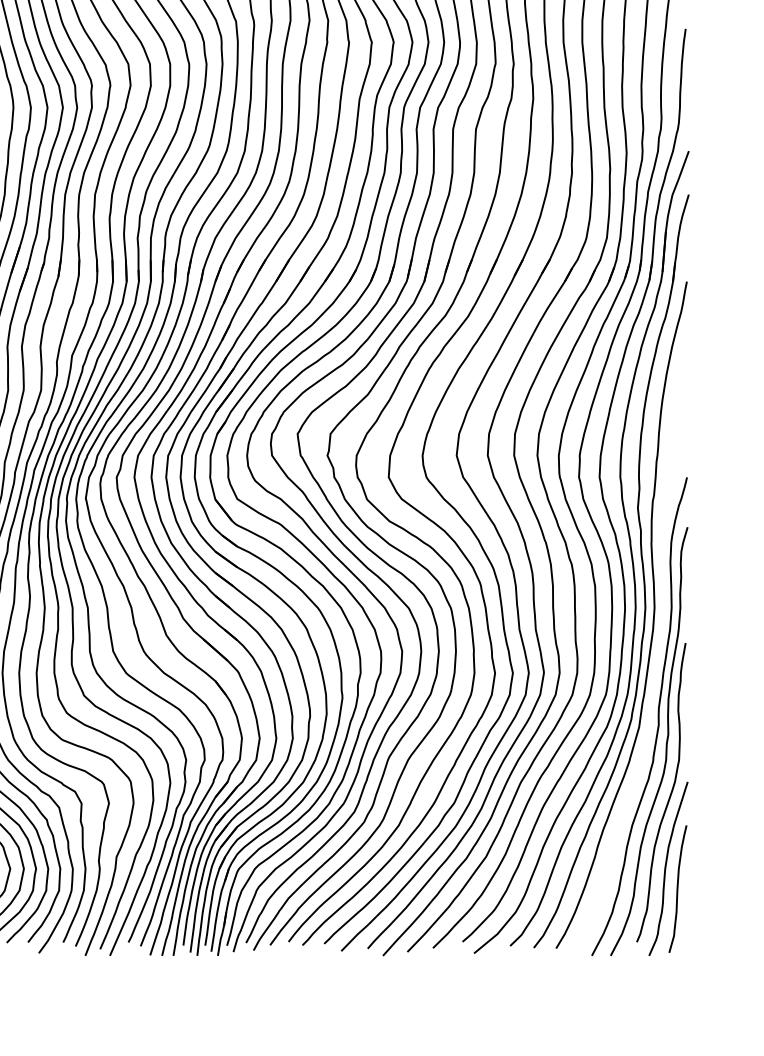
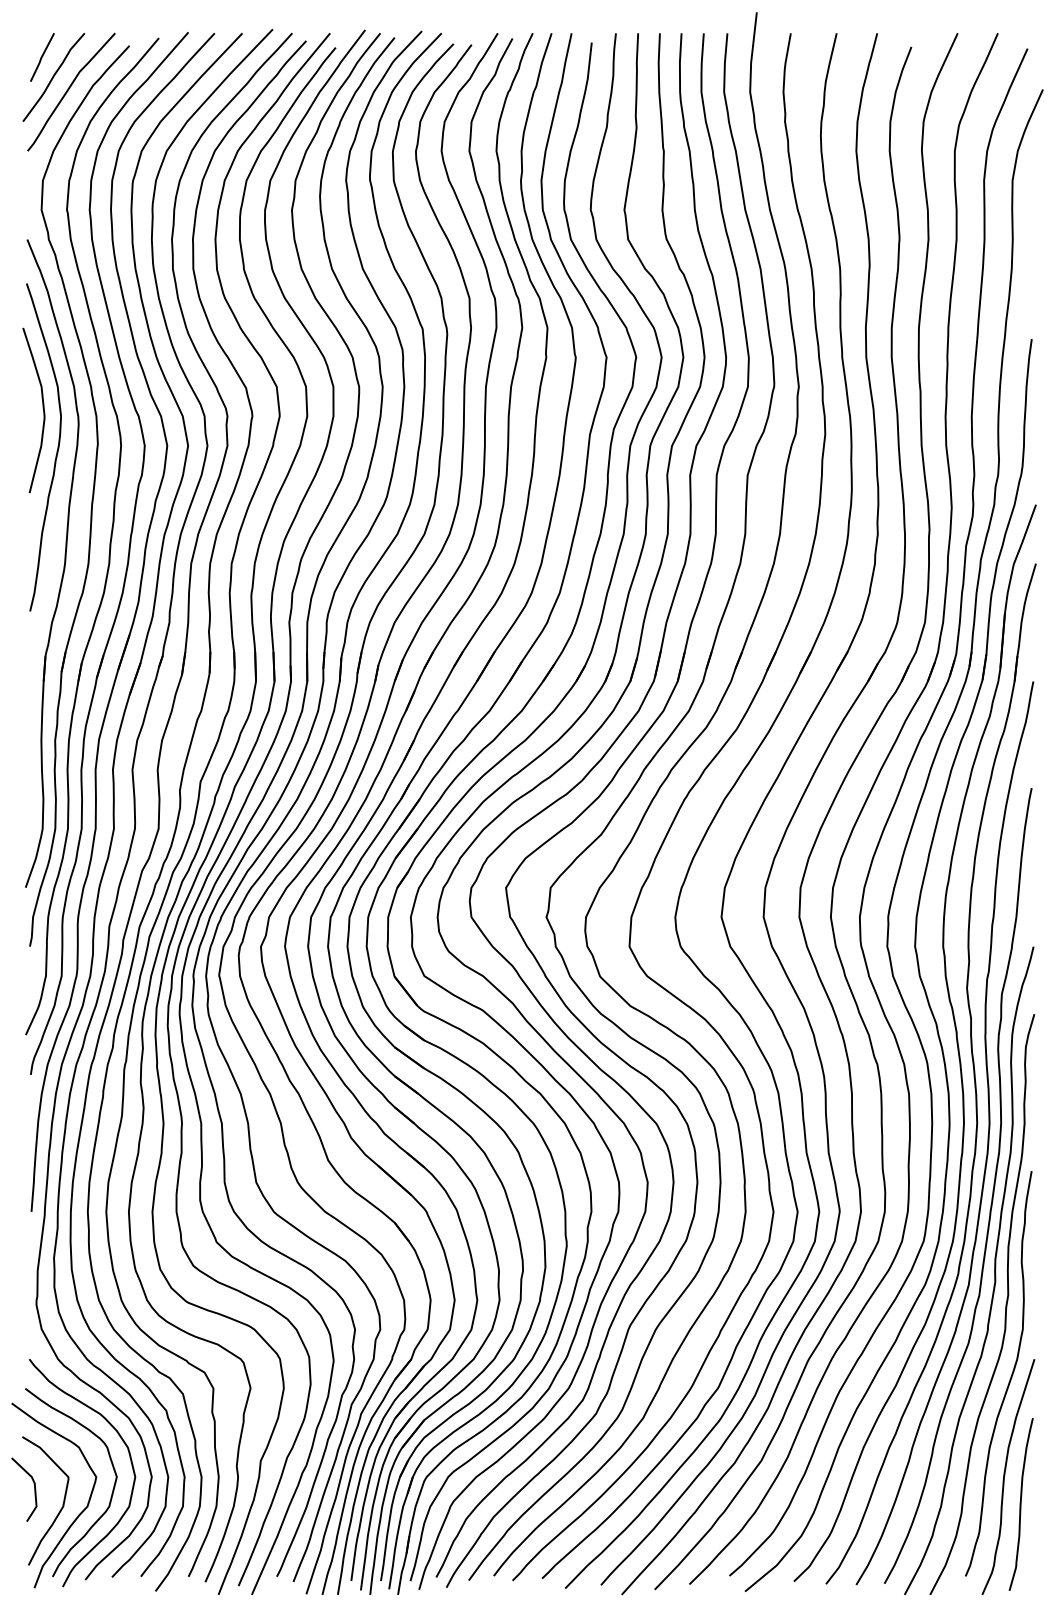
curve: (656, 656) -> (992, 1189), added

